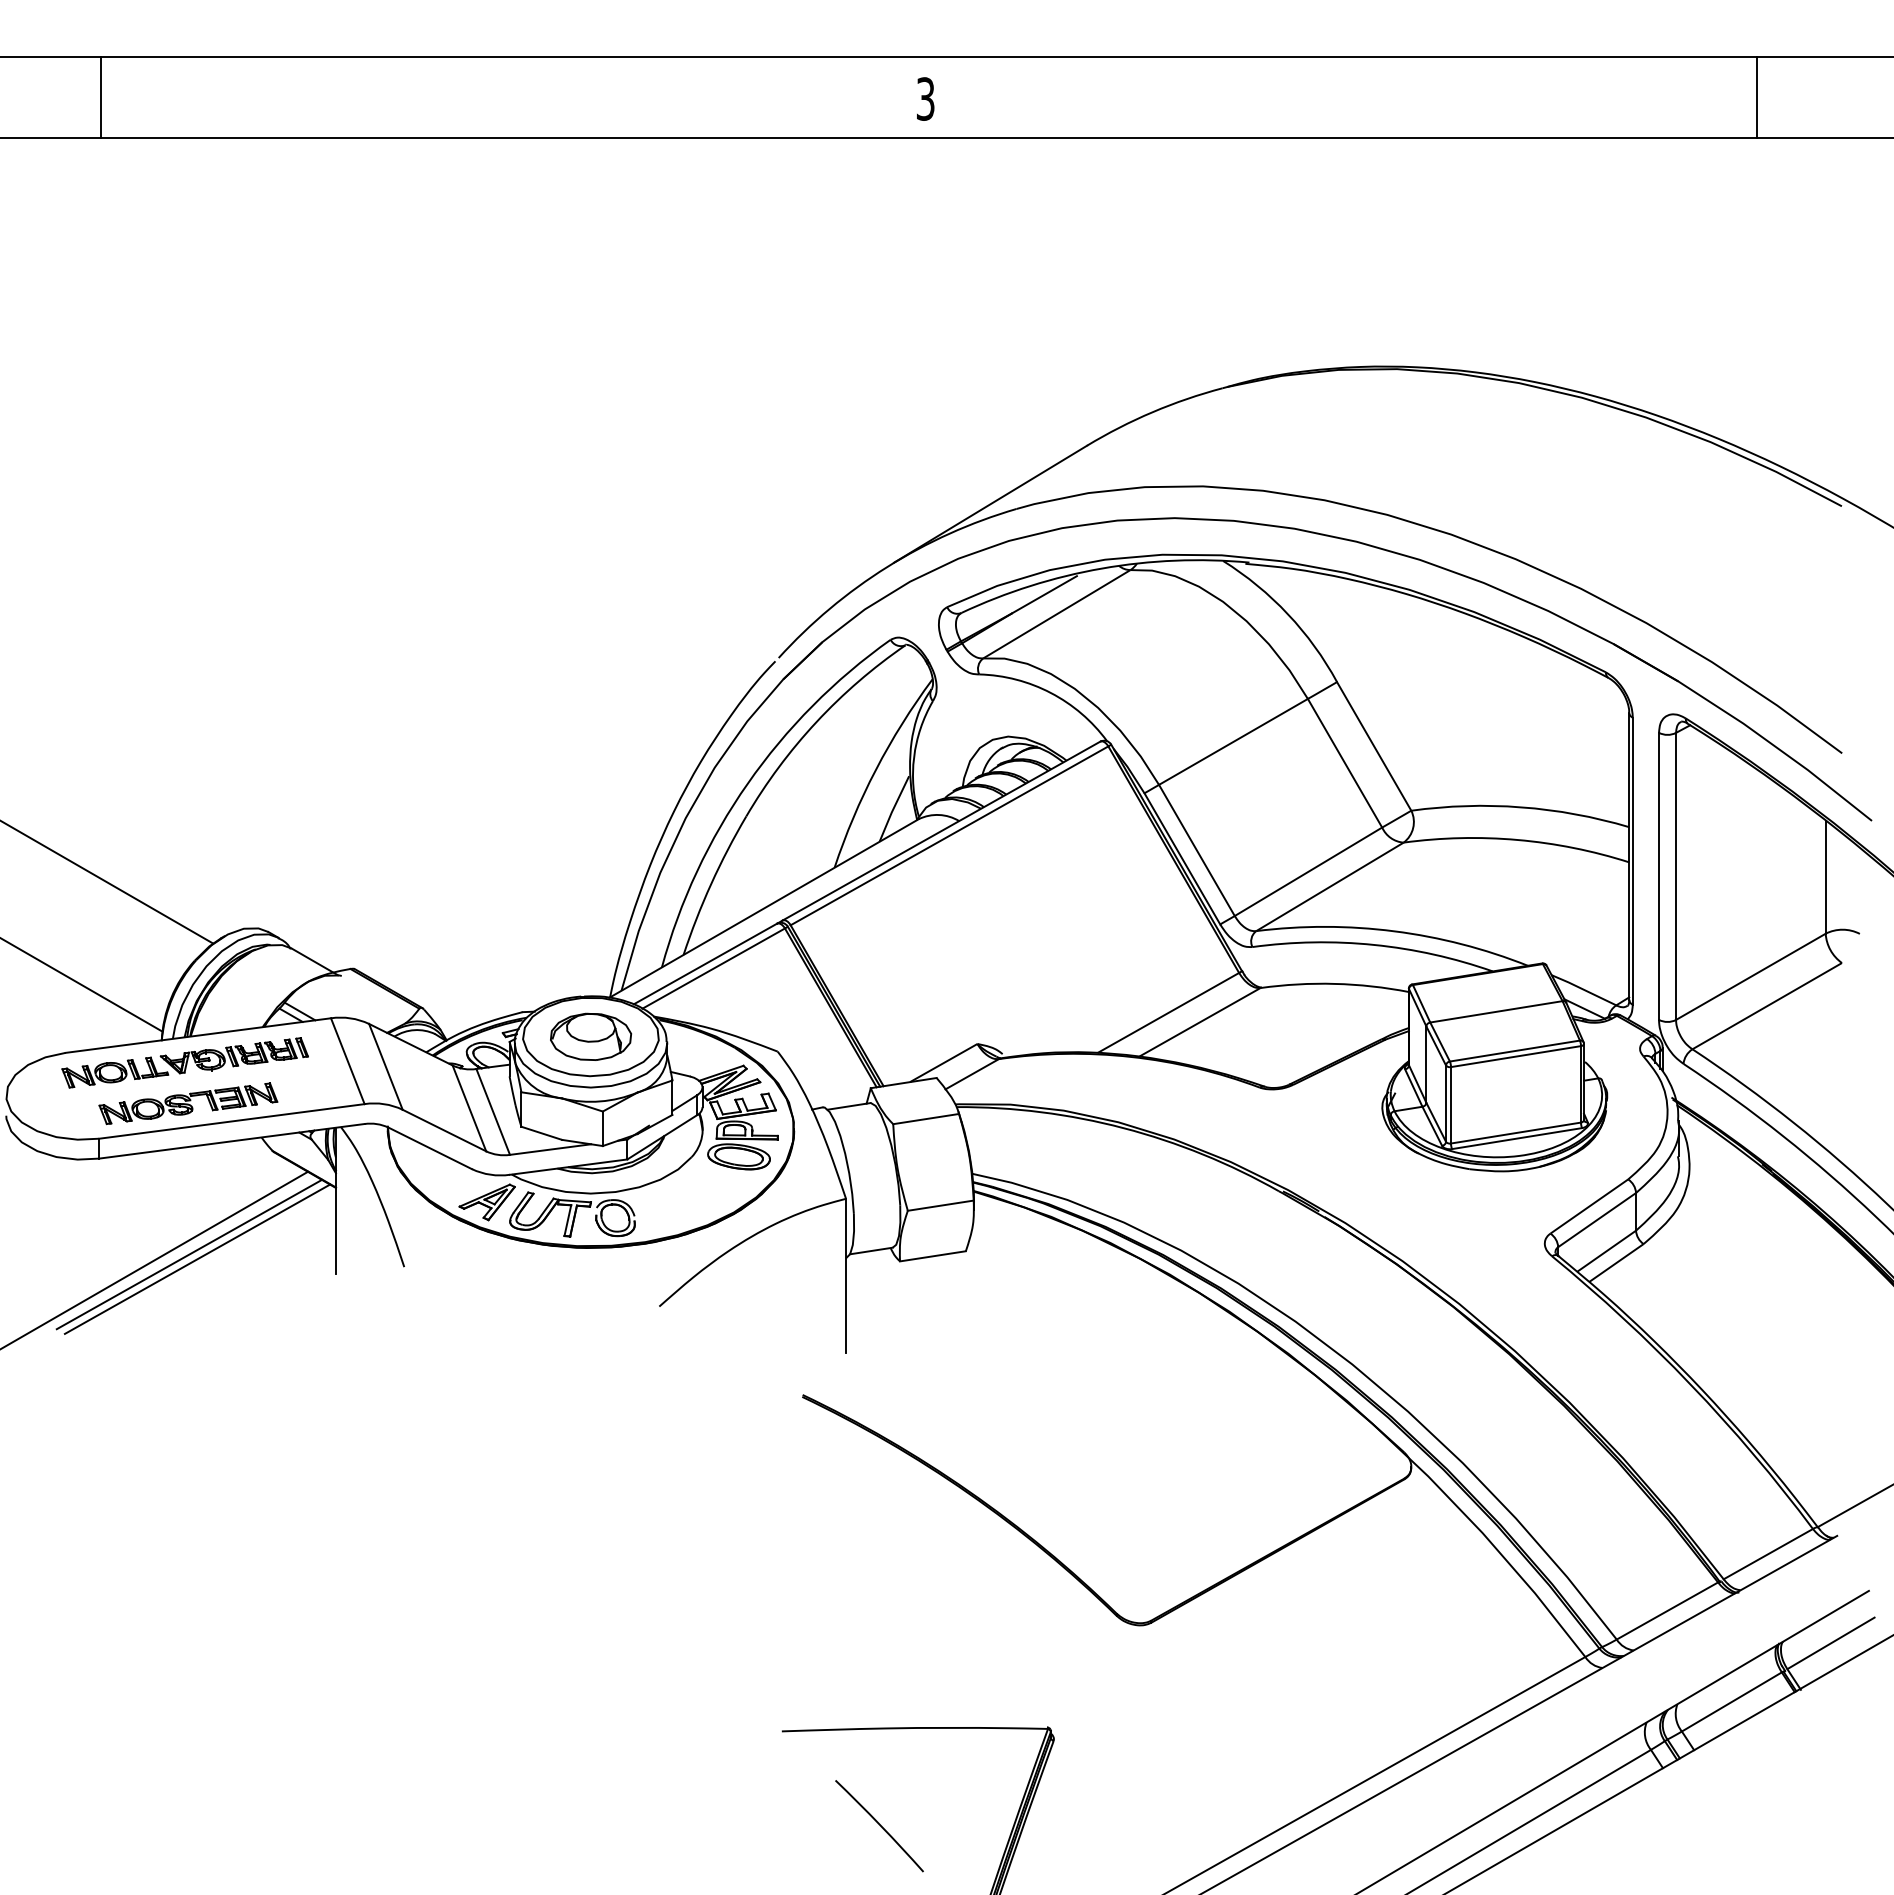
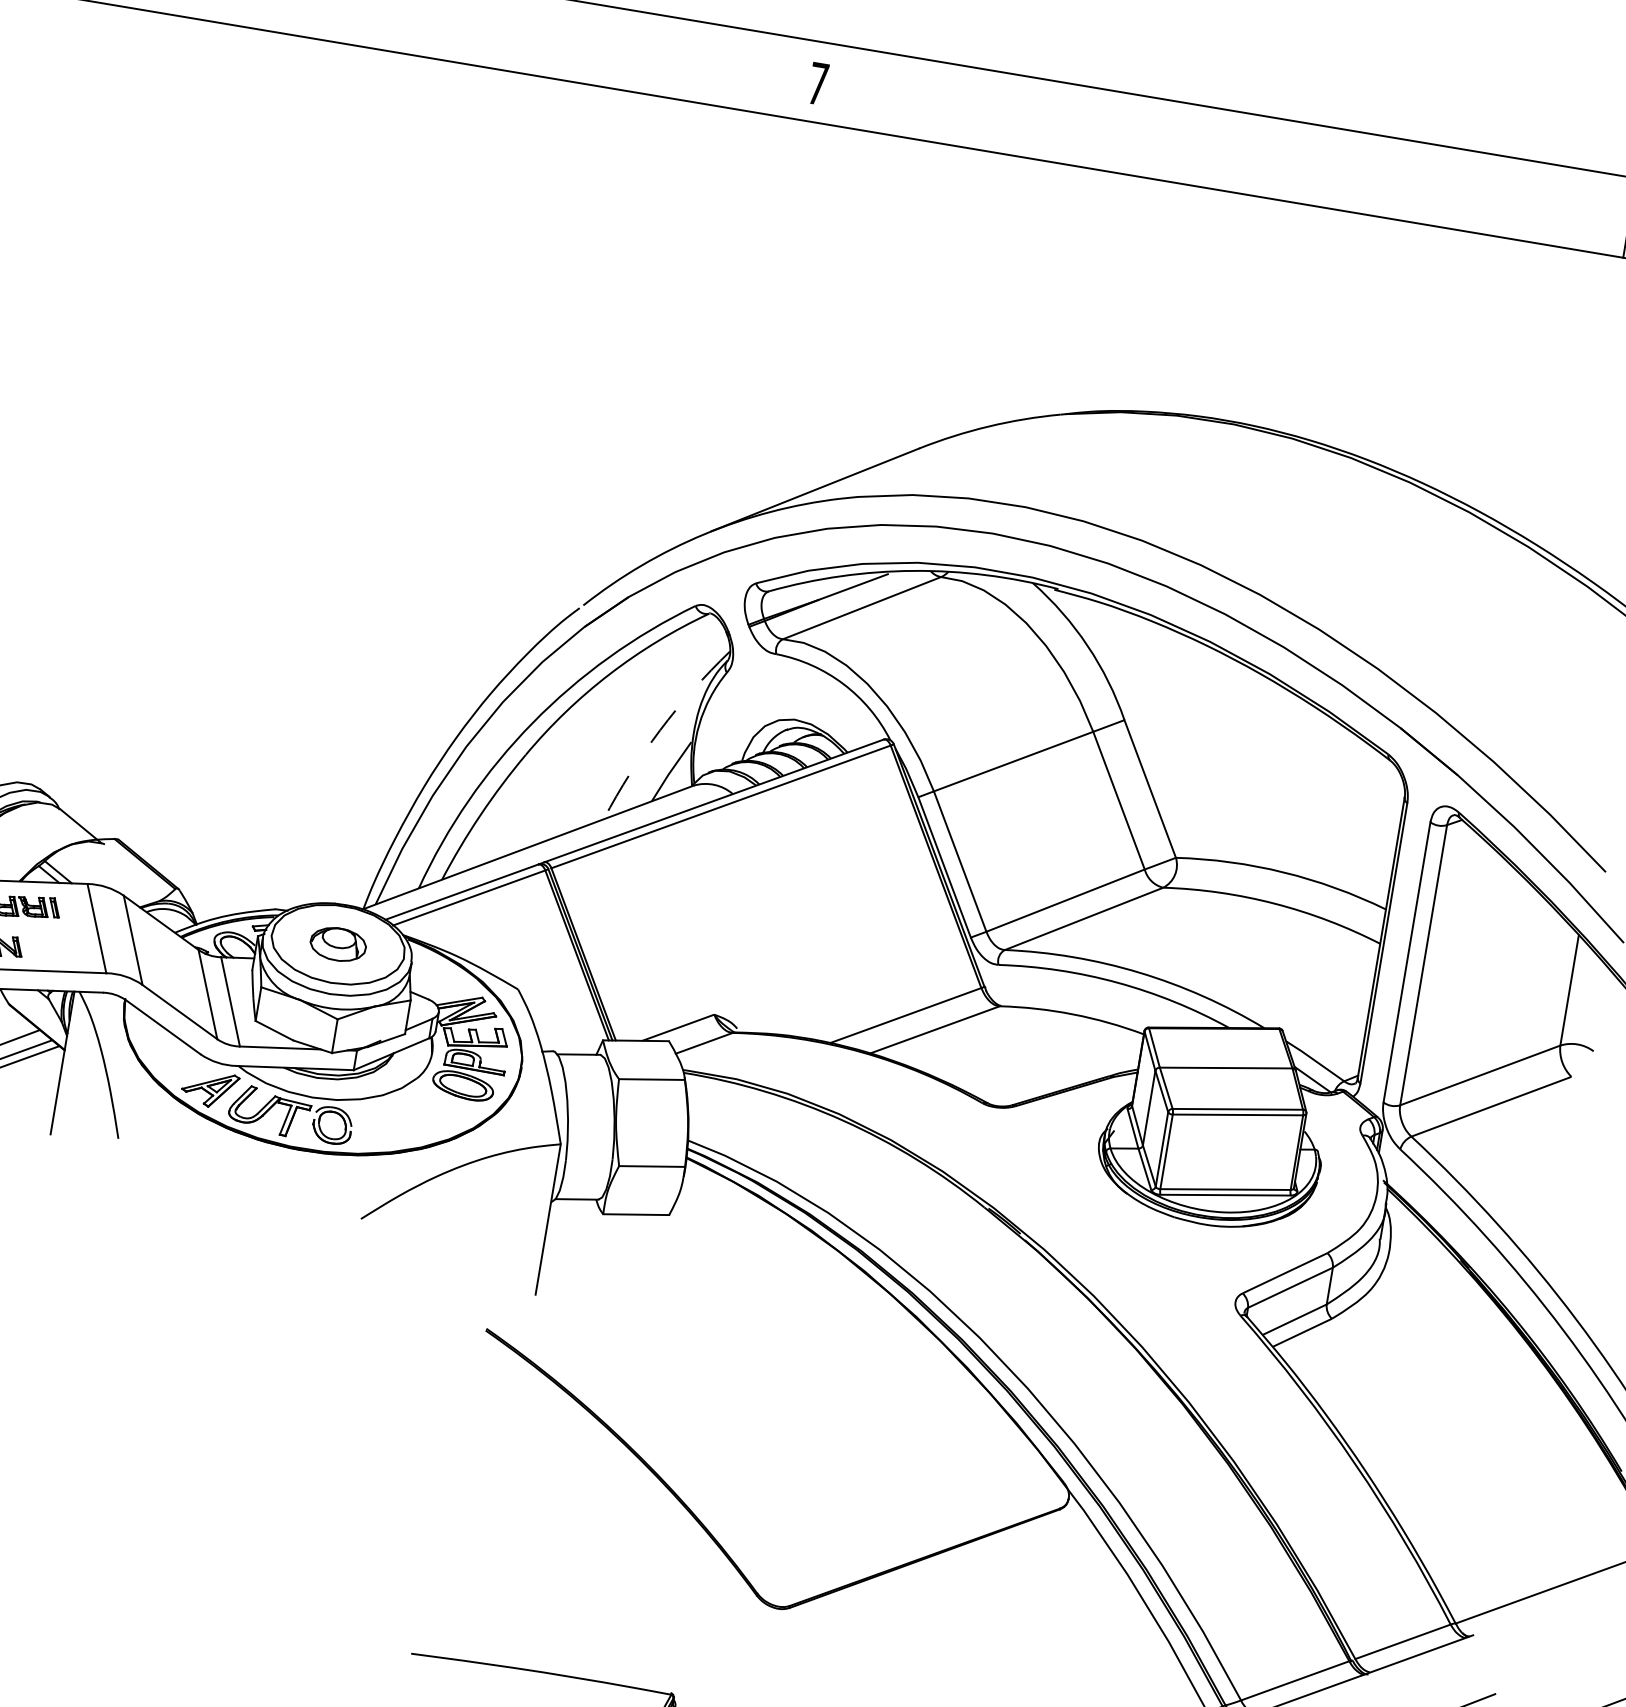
text: (925, 98) -> (818, 83), 3 -> 7
arc: (875, 769) -> (659, 730), solid -> dashed
part: (590, 1036) -> (337, 944), size x0.7

